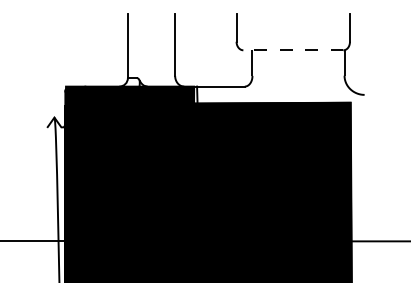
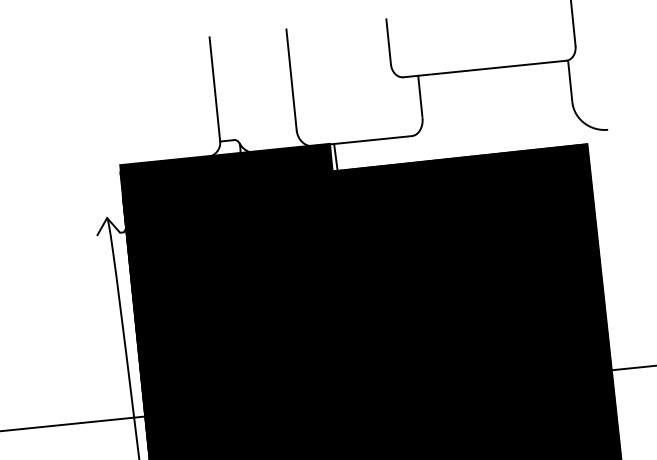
line: (293, 50) -> (485, 69), dashed -> solid

